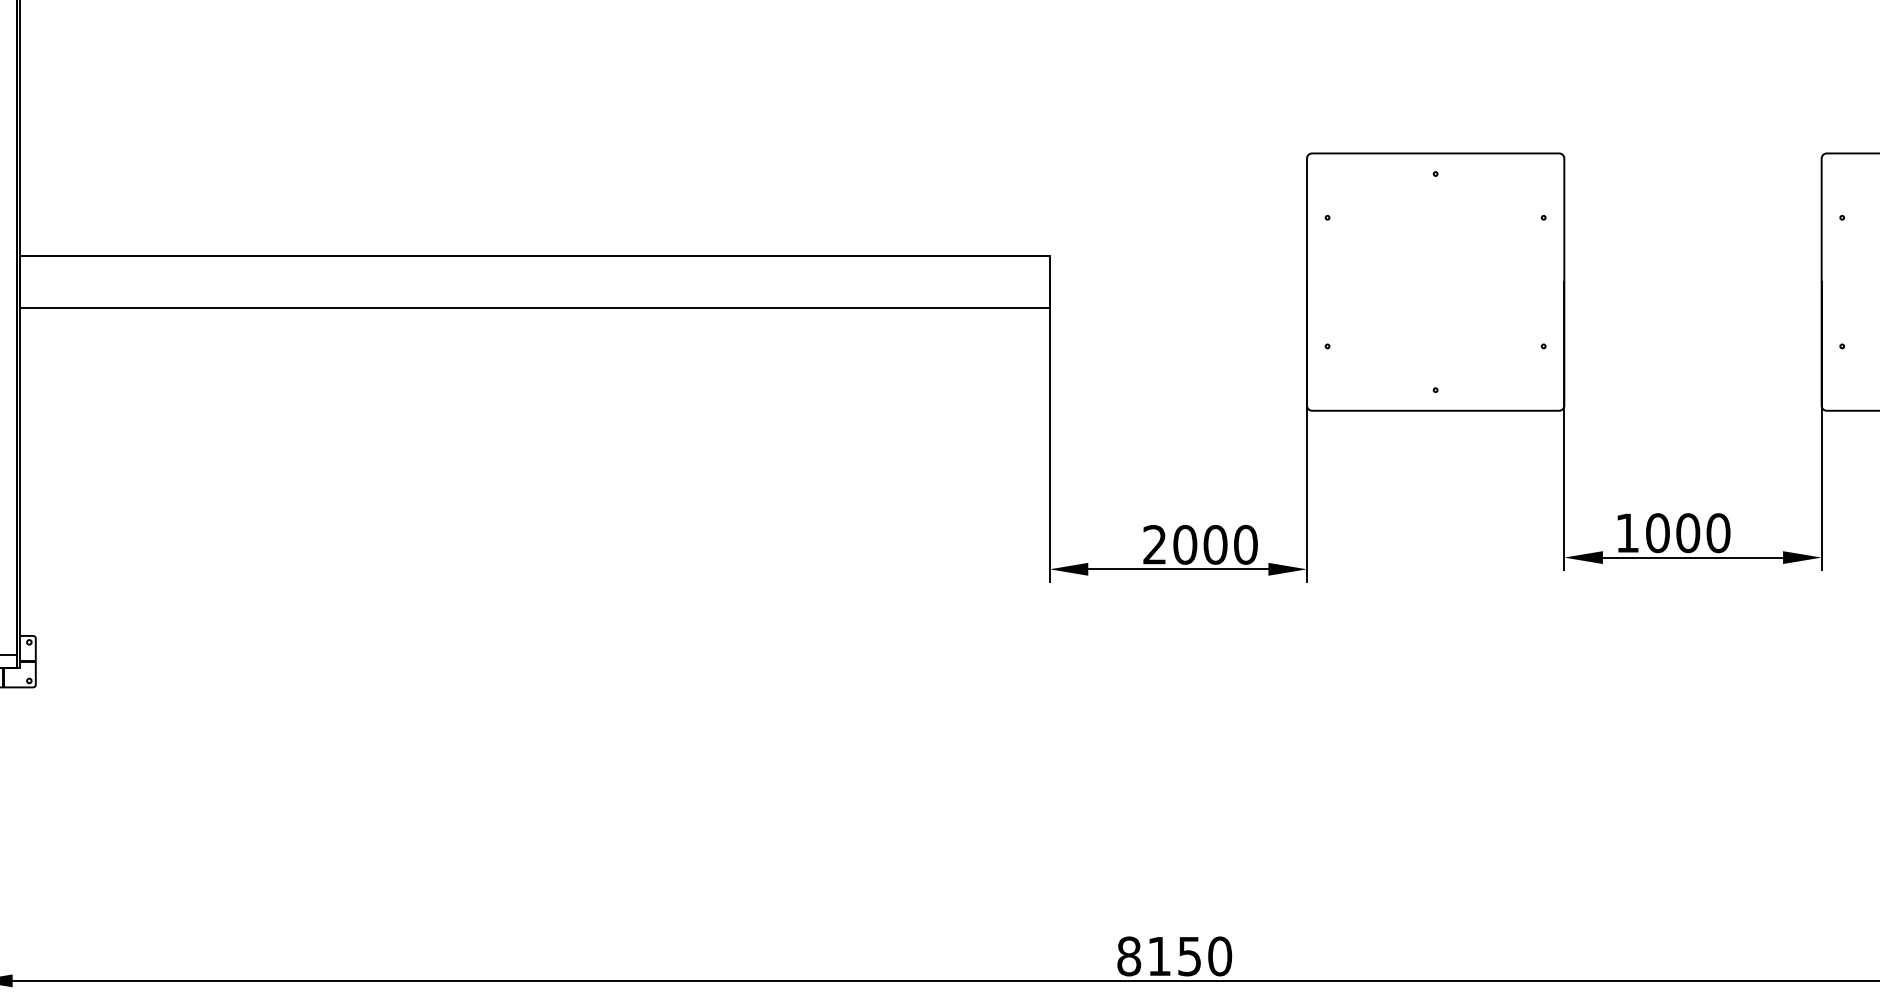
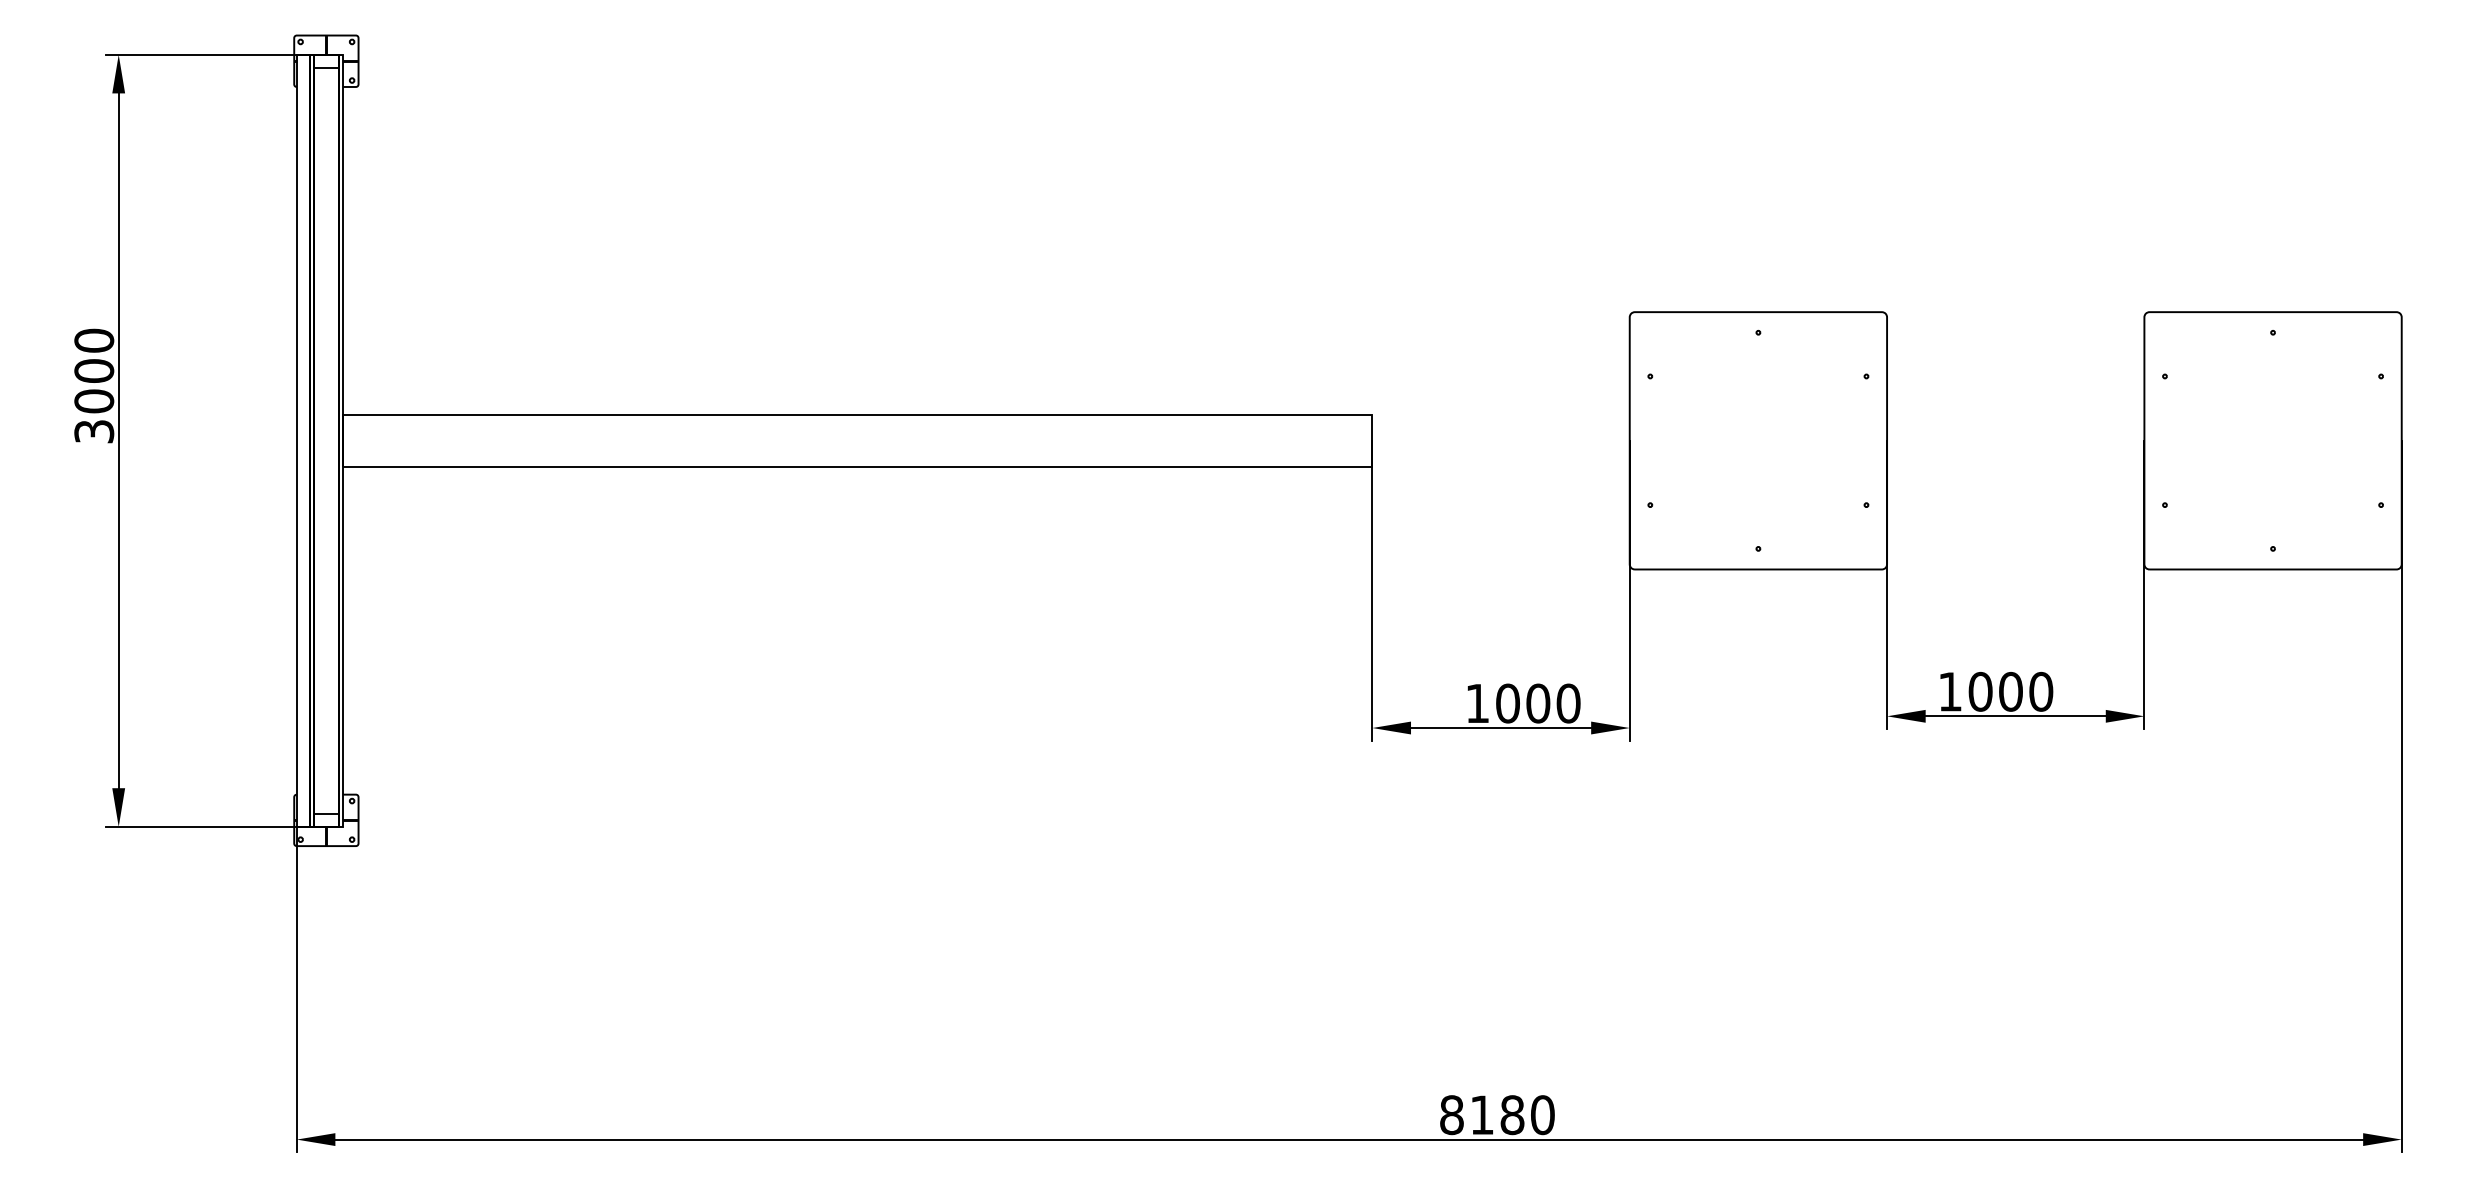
text: (1154, 543) -> (1477, 702), 2000 -> 1000
text: (1189, 956) -> (1512, 1115), 8150 -> 8180

